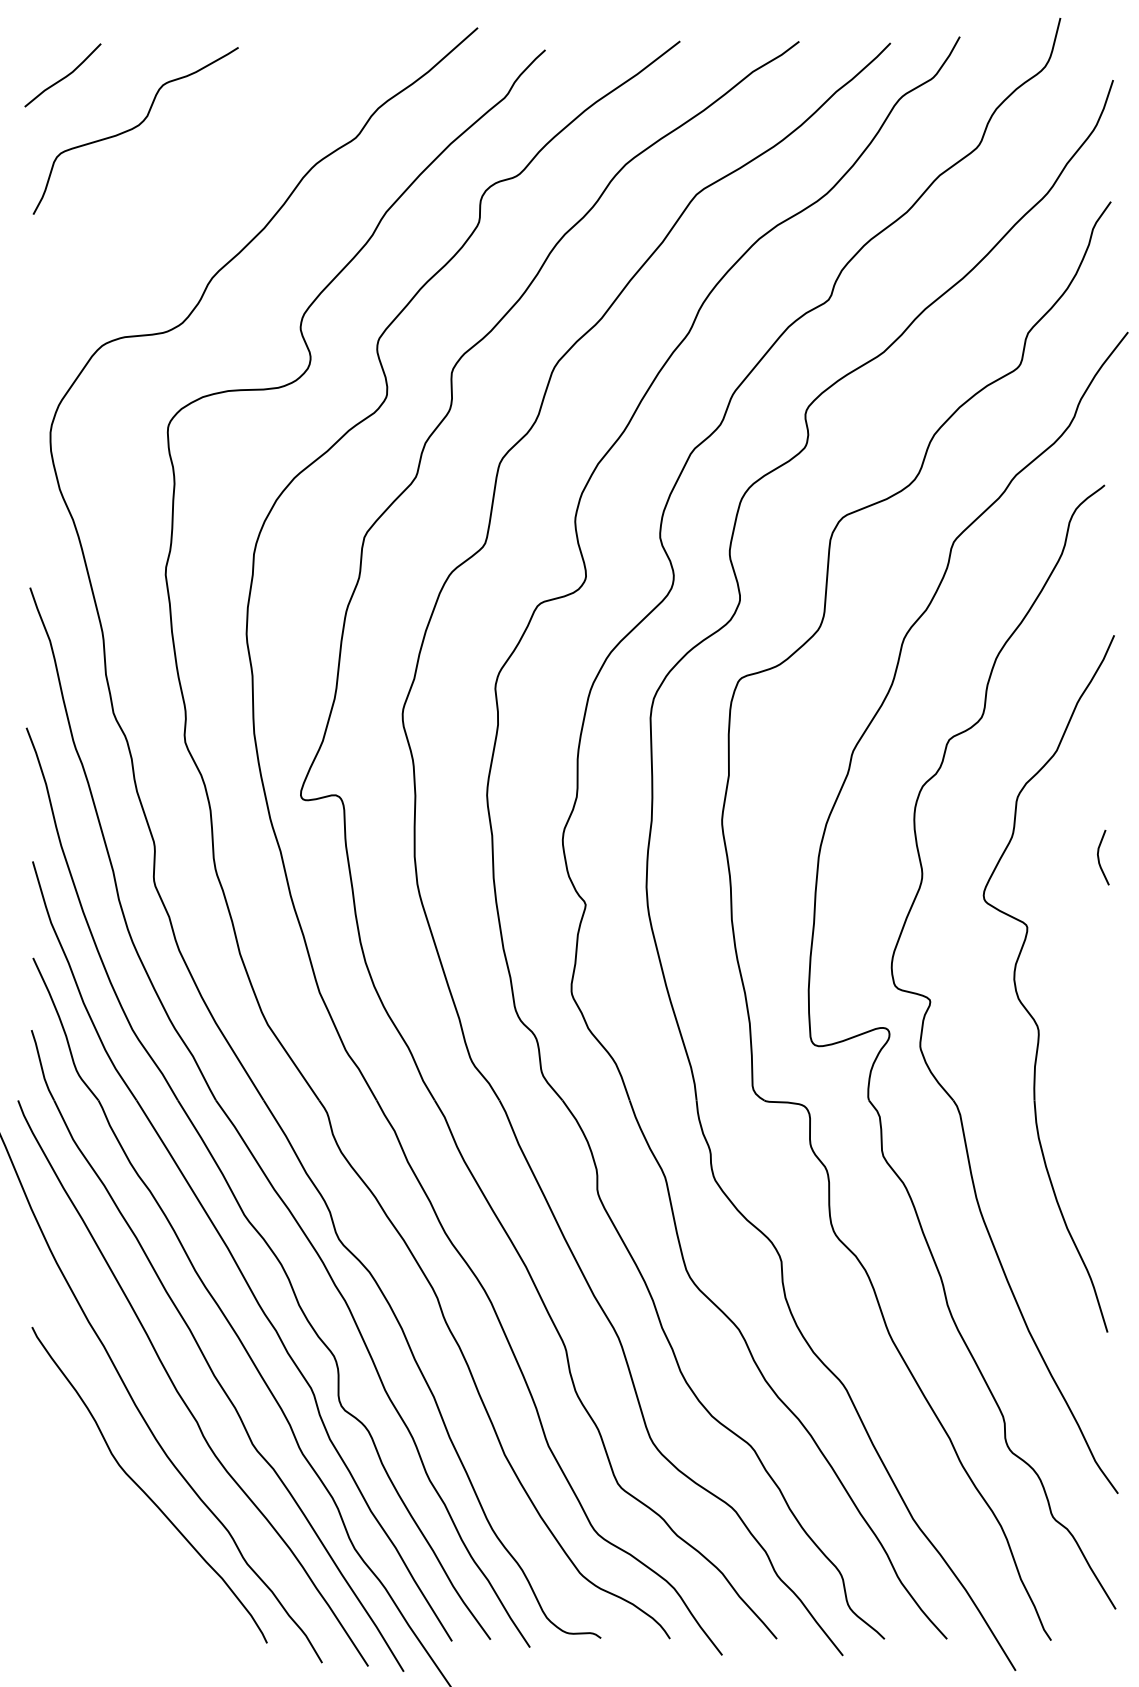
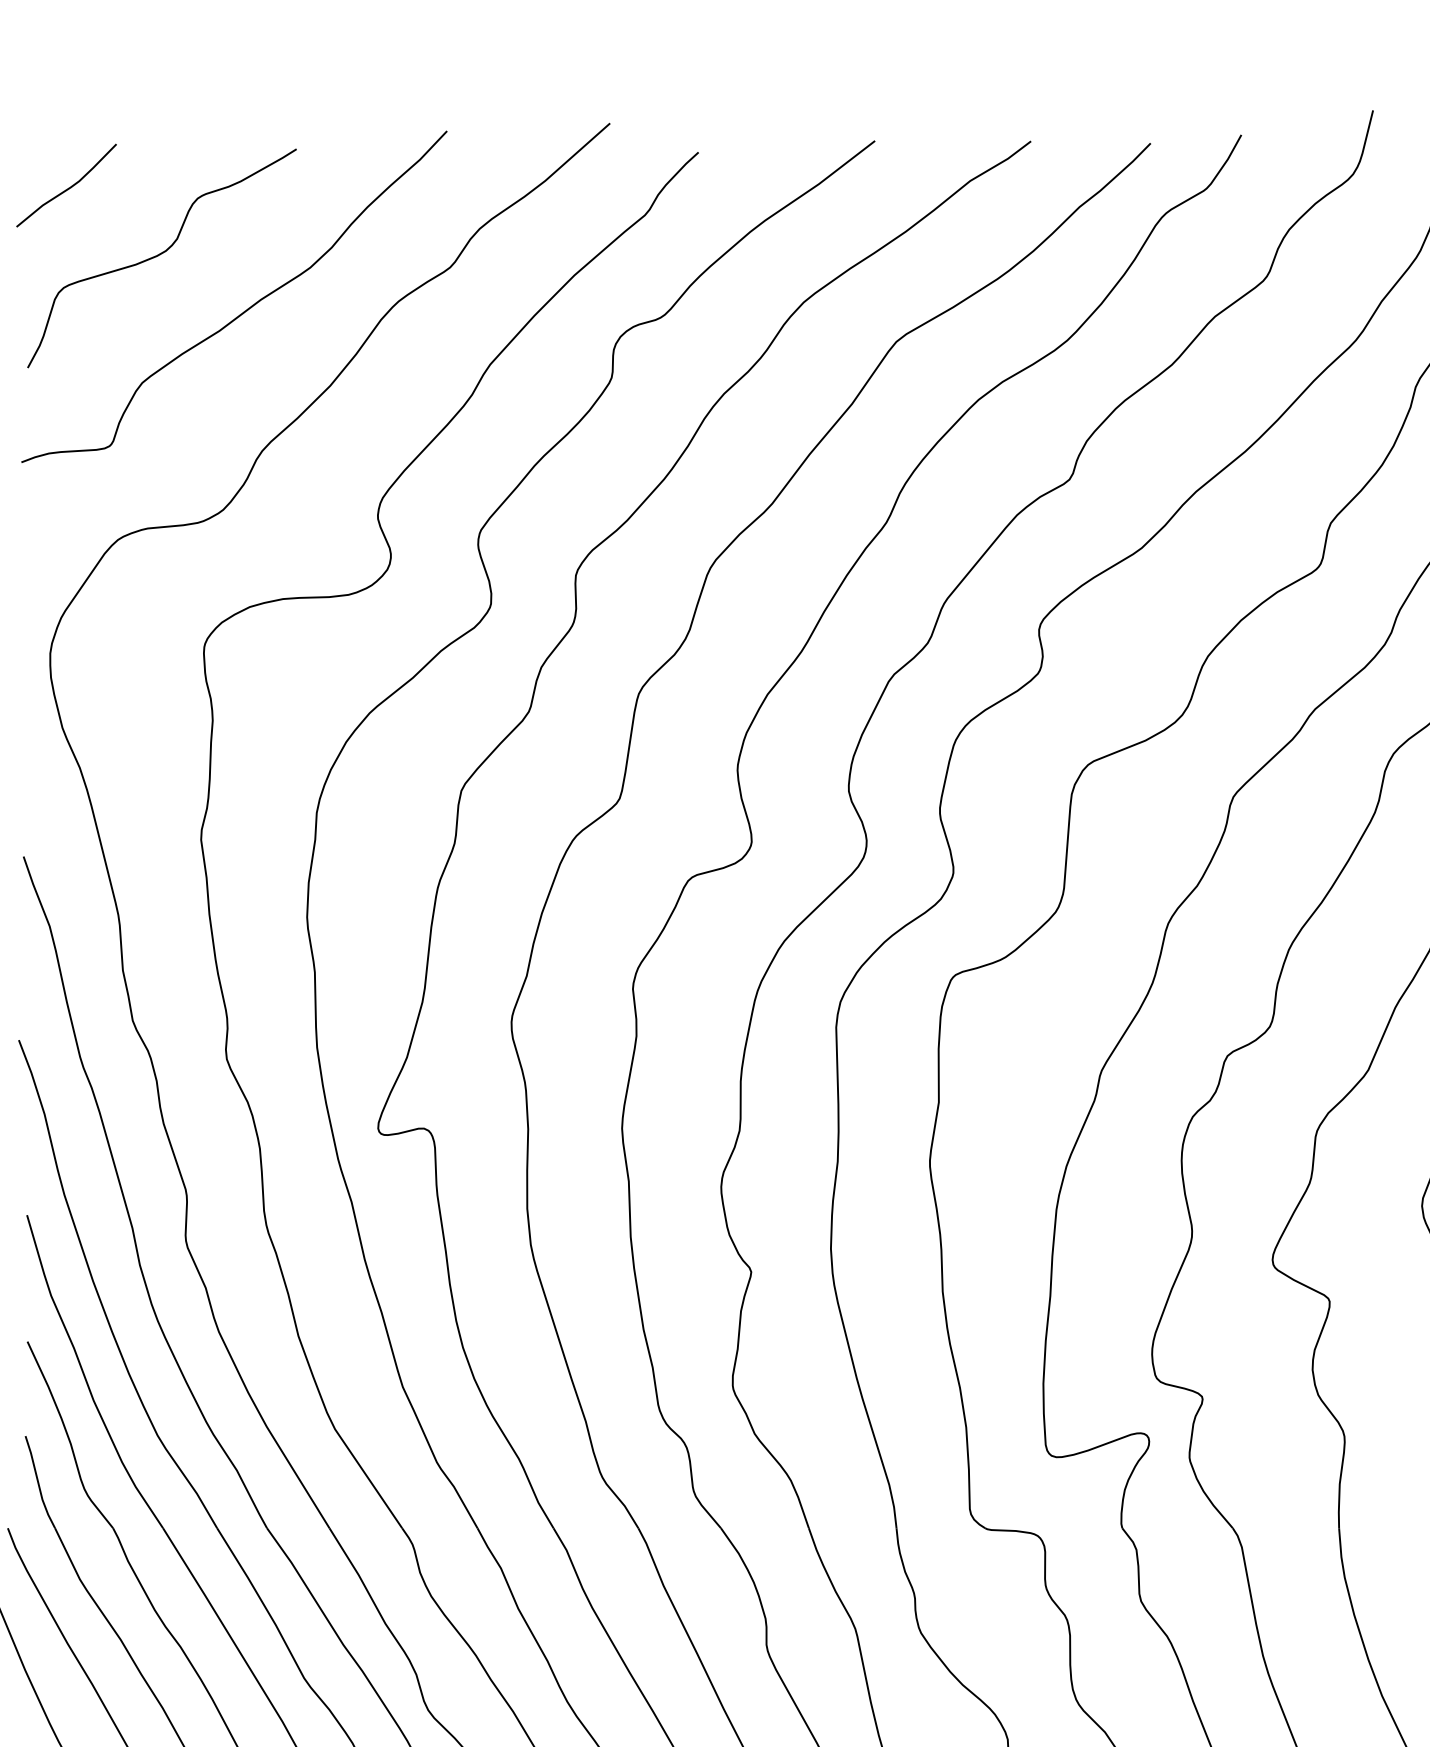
curve: (197, 171) -> (242, 311), added

